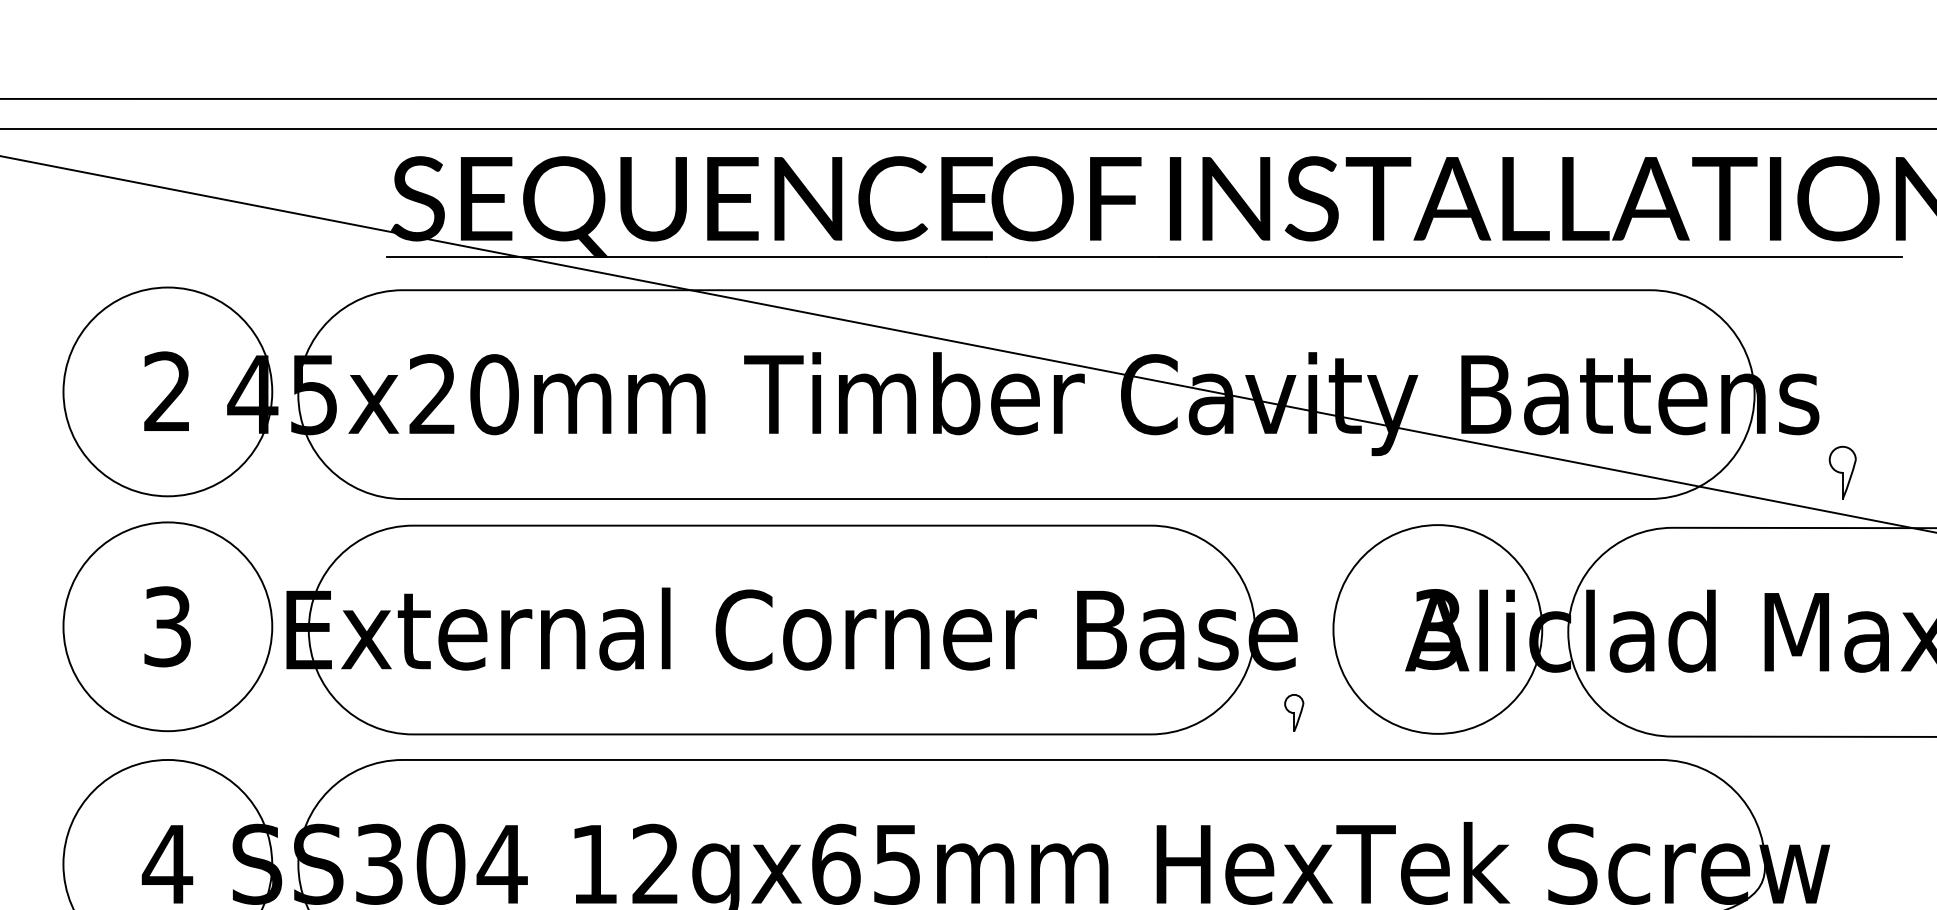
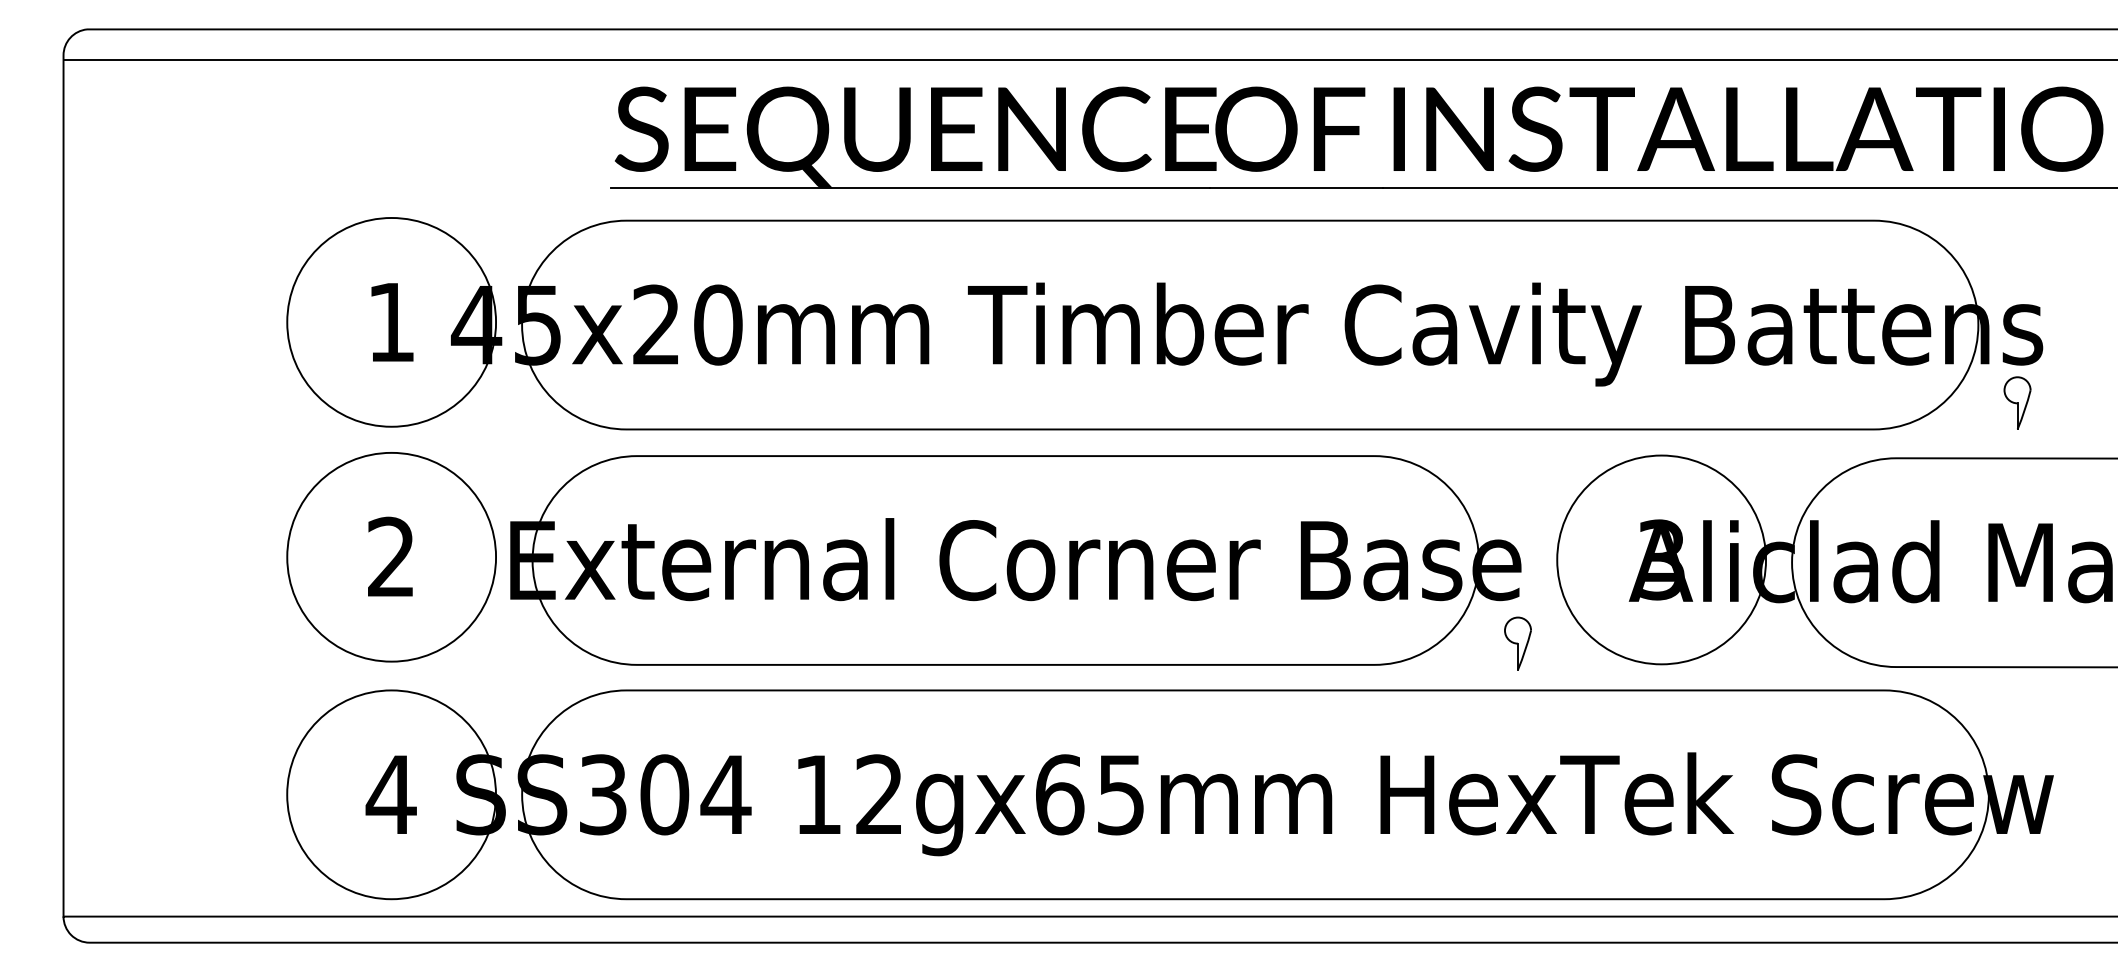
text: (166, 391) -> (390, 321), 2 -> 1
part: (1842, 472) -> (2017, 402), moved
text: (167, 626) -> (391, 556), 3 -> 2
part: (1293, 713) -> (1517, 643), size x1.43

